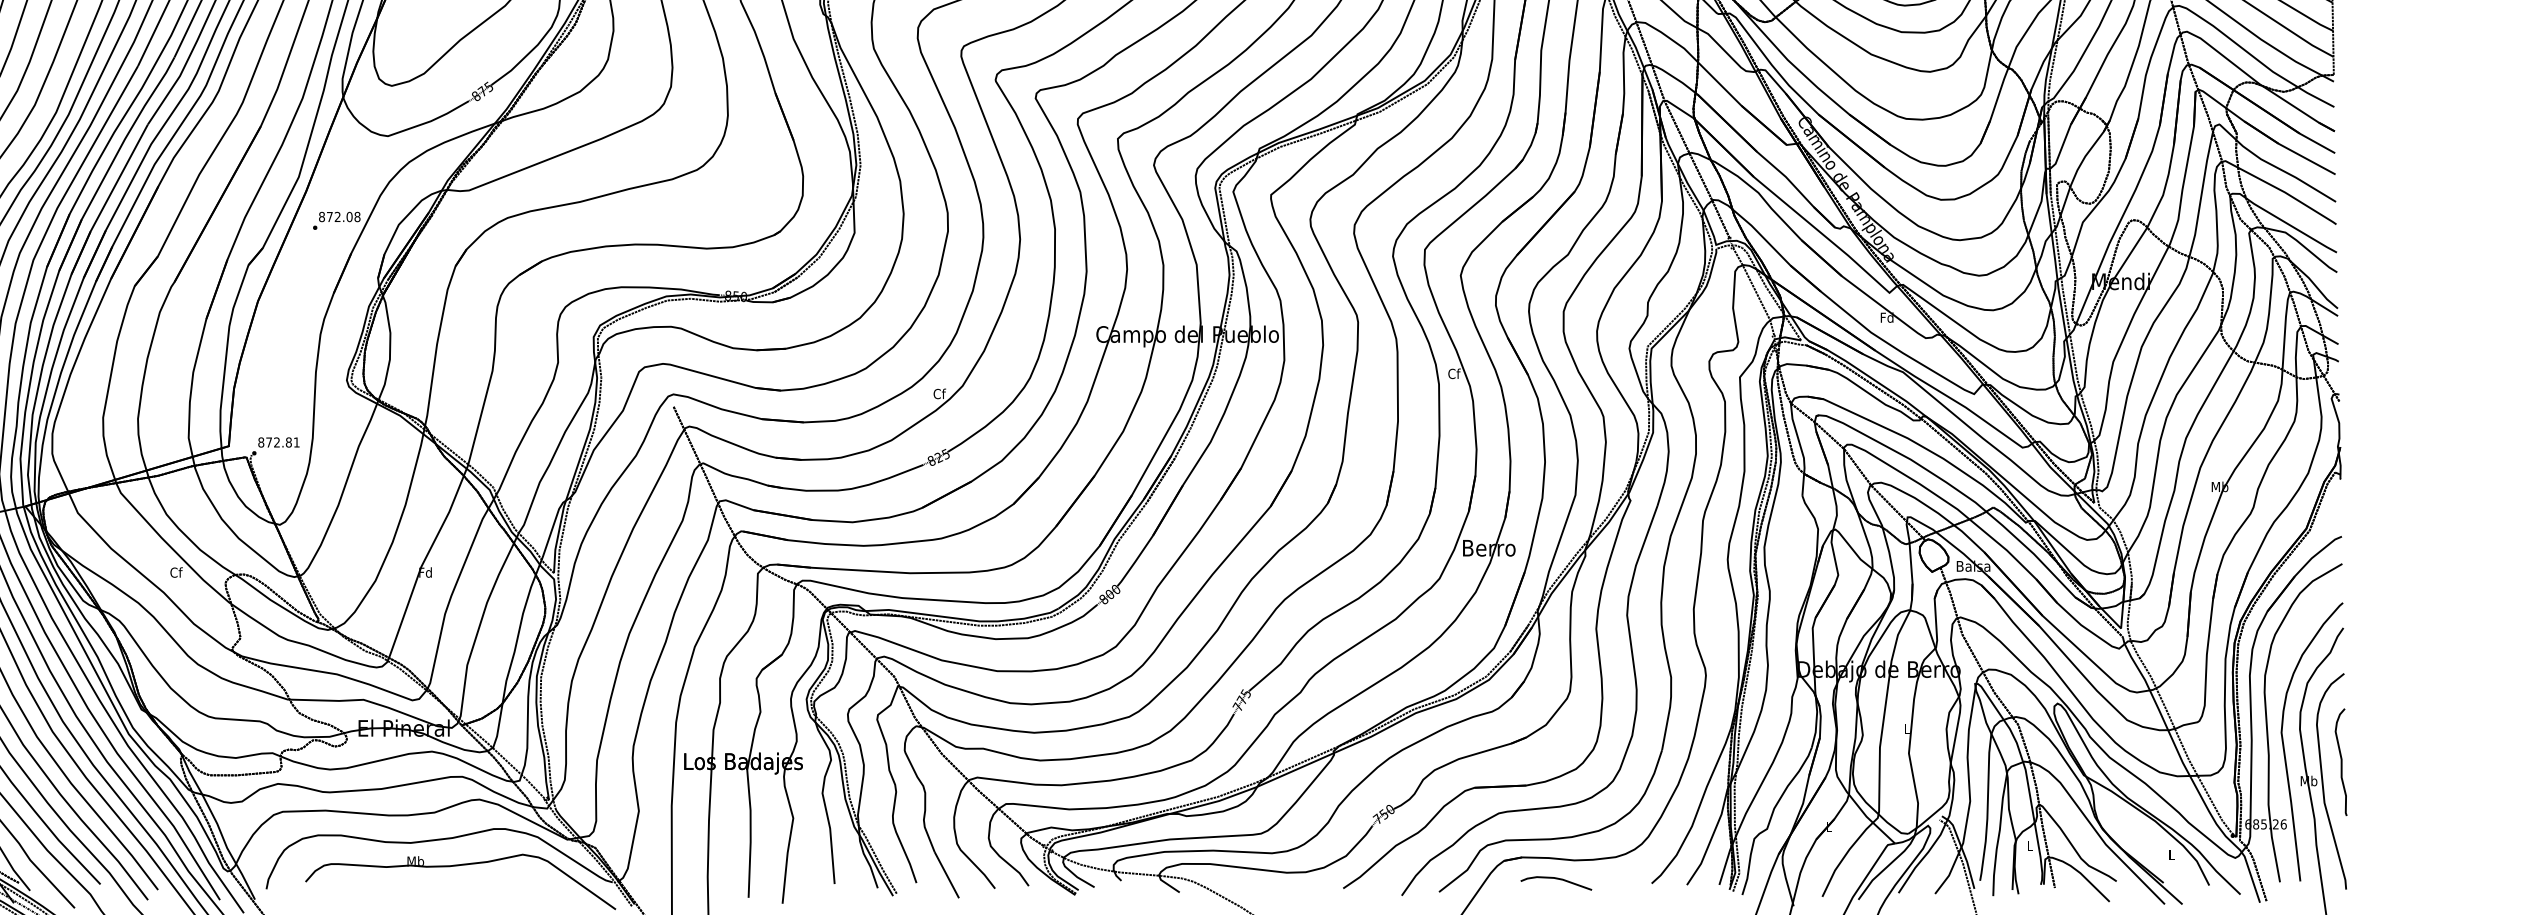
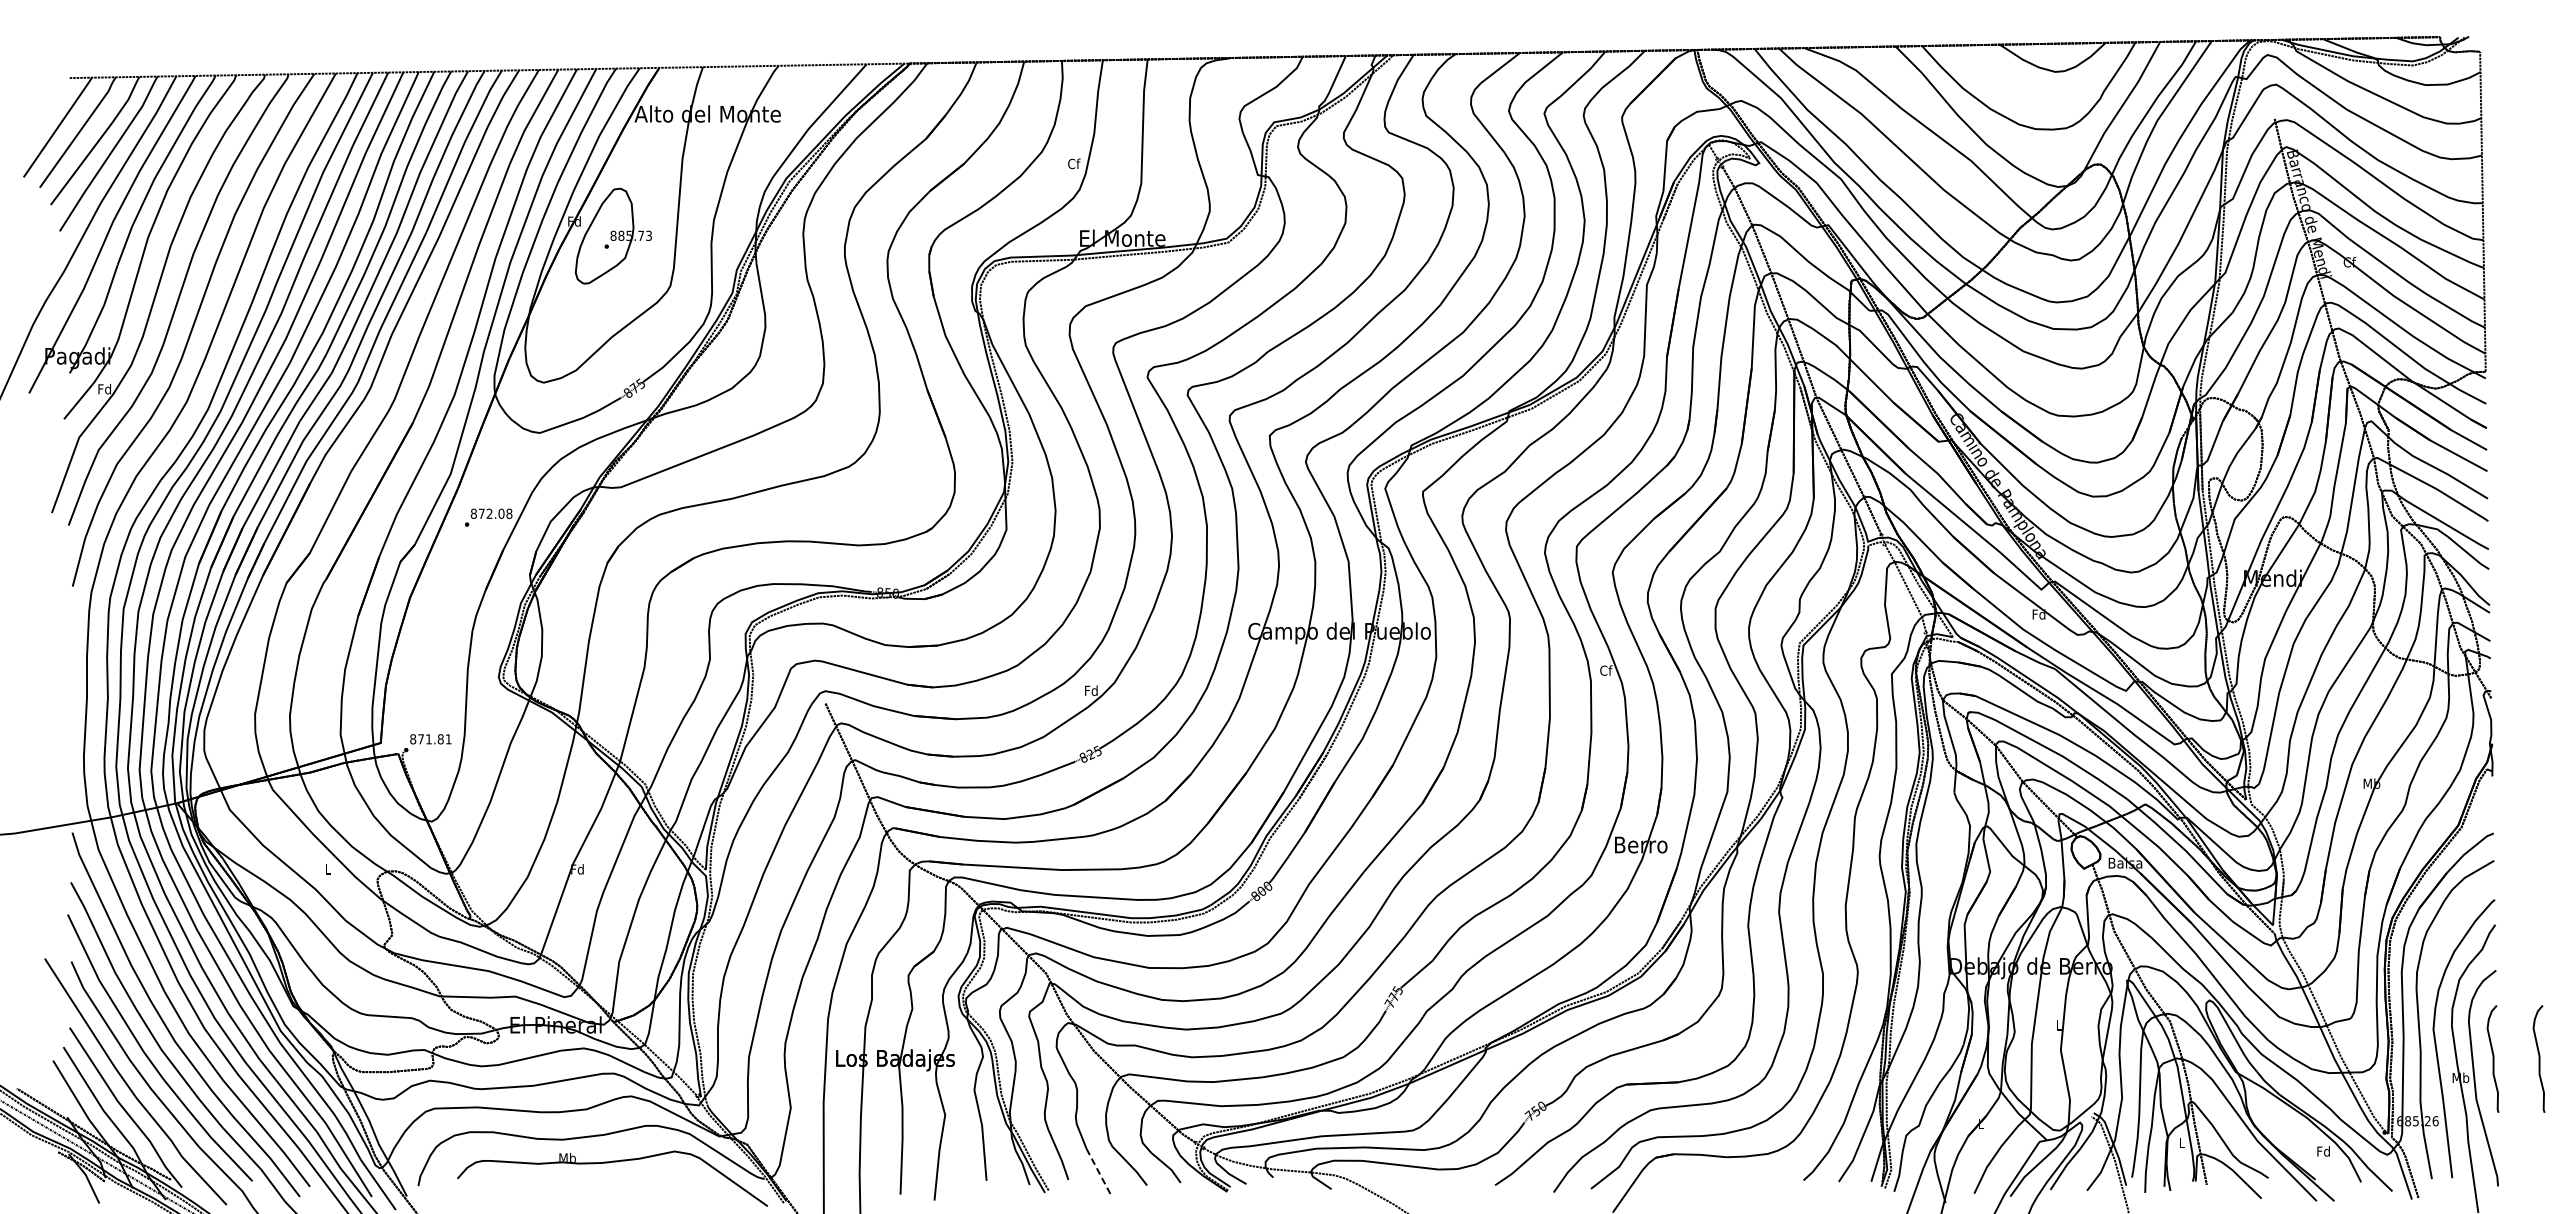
text: (939, 393) -> (1091, 690), Cf -> Fd
text: (276, 442) -> (428, 739), 872.81 -> 871.81
text: (176, 572) -> (328, 869), Cf -> L
curve: (2386, 761) -> (2538, 1058), added
text: (2171, 854) -> (2323, 1151), L -> Fd
line: (947, 875) -> (1099, 1172), solid -> dashed
curve: (1556, 879) -> (1708, 1176), removed

